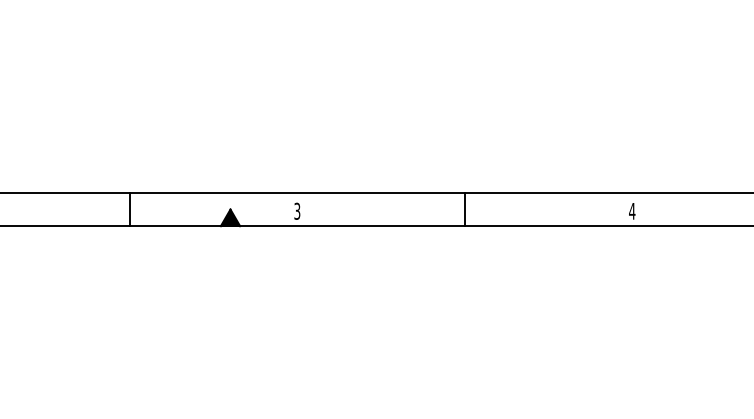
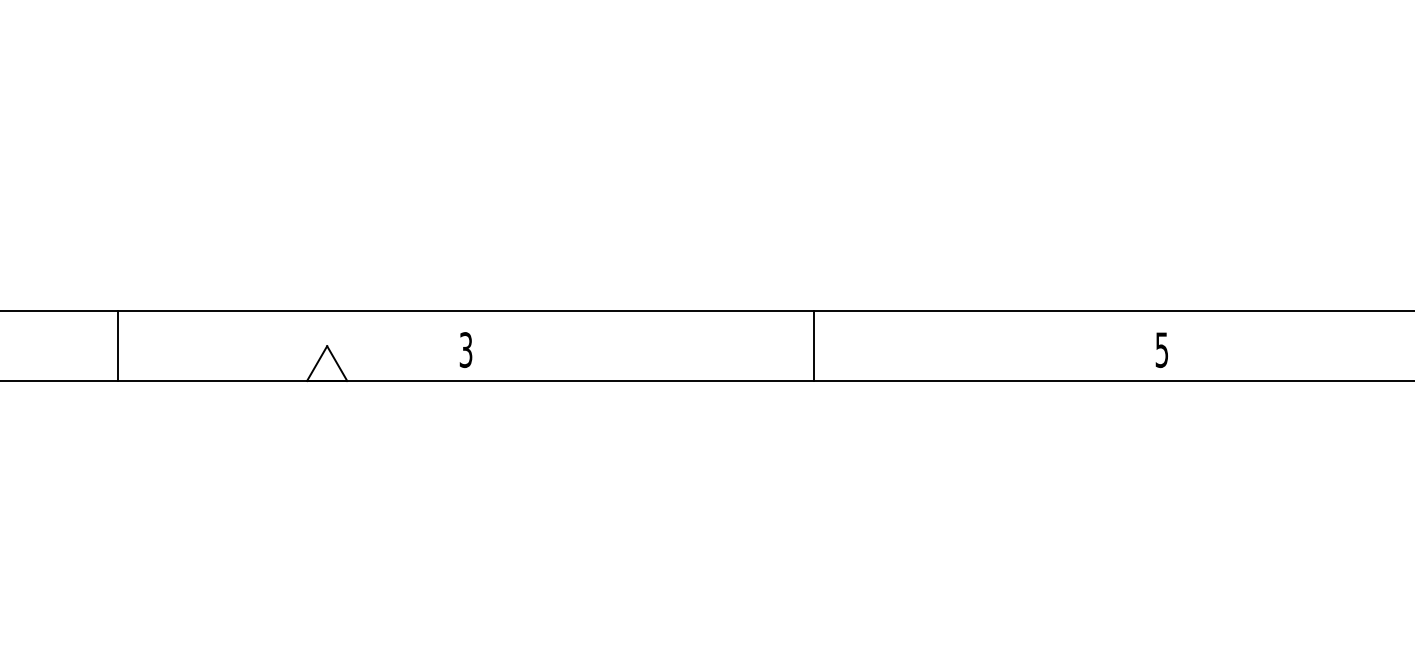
text: (632, 211) -> (1162, 350), 4 -> 5
fill: (230, 217) -> (327, 362), removed

